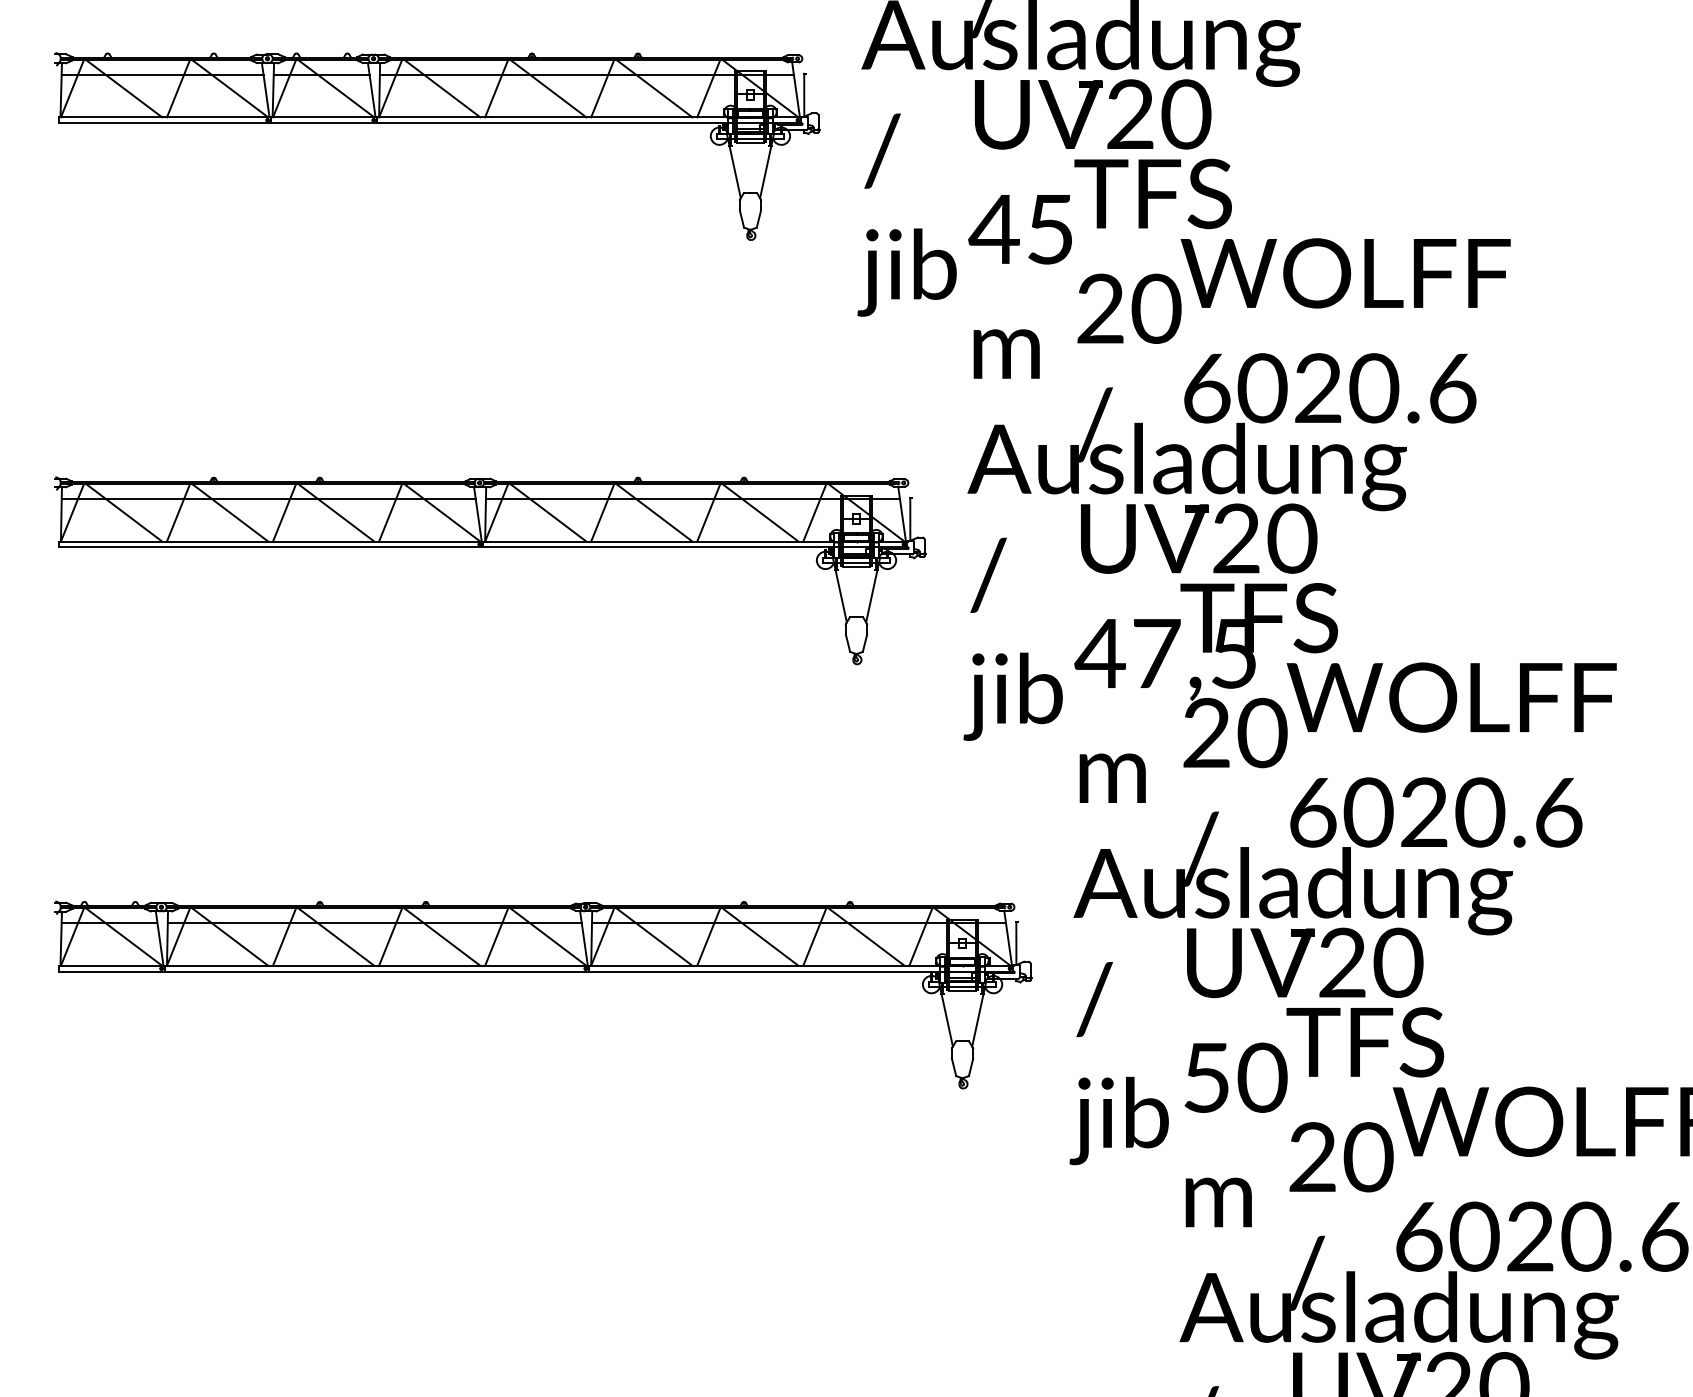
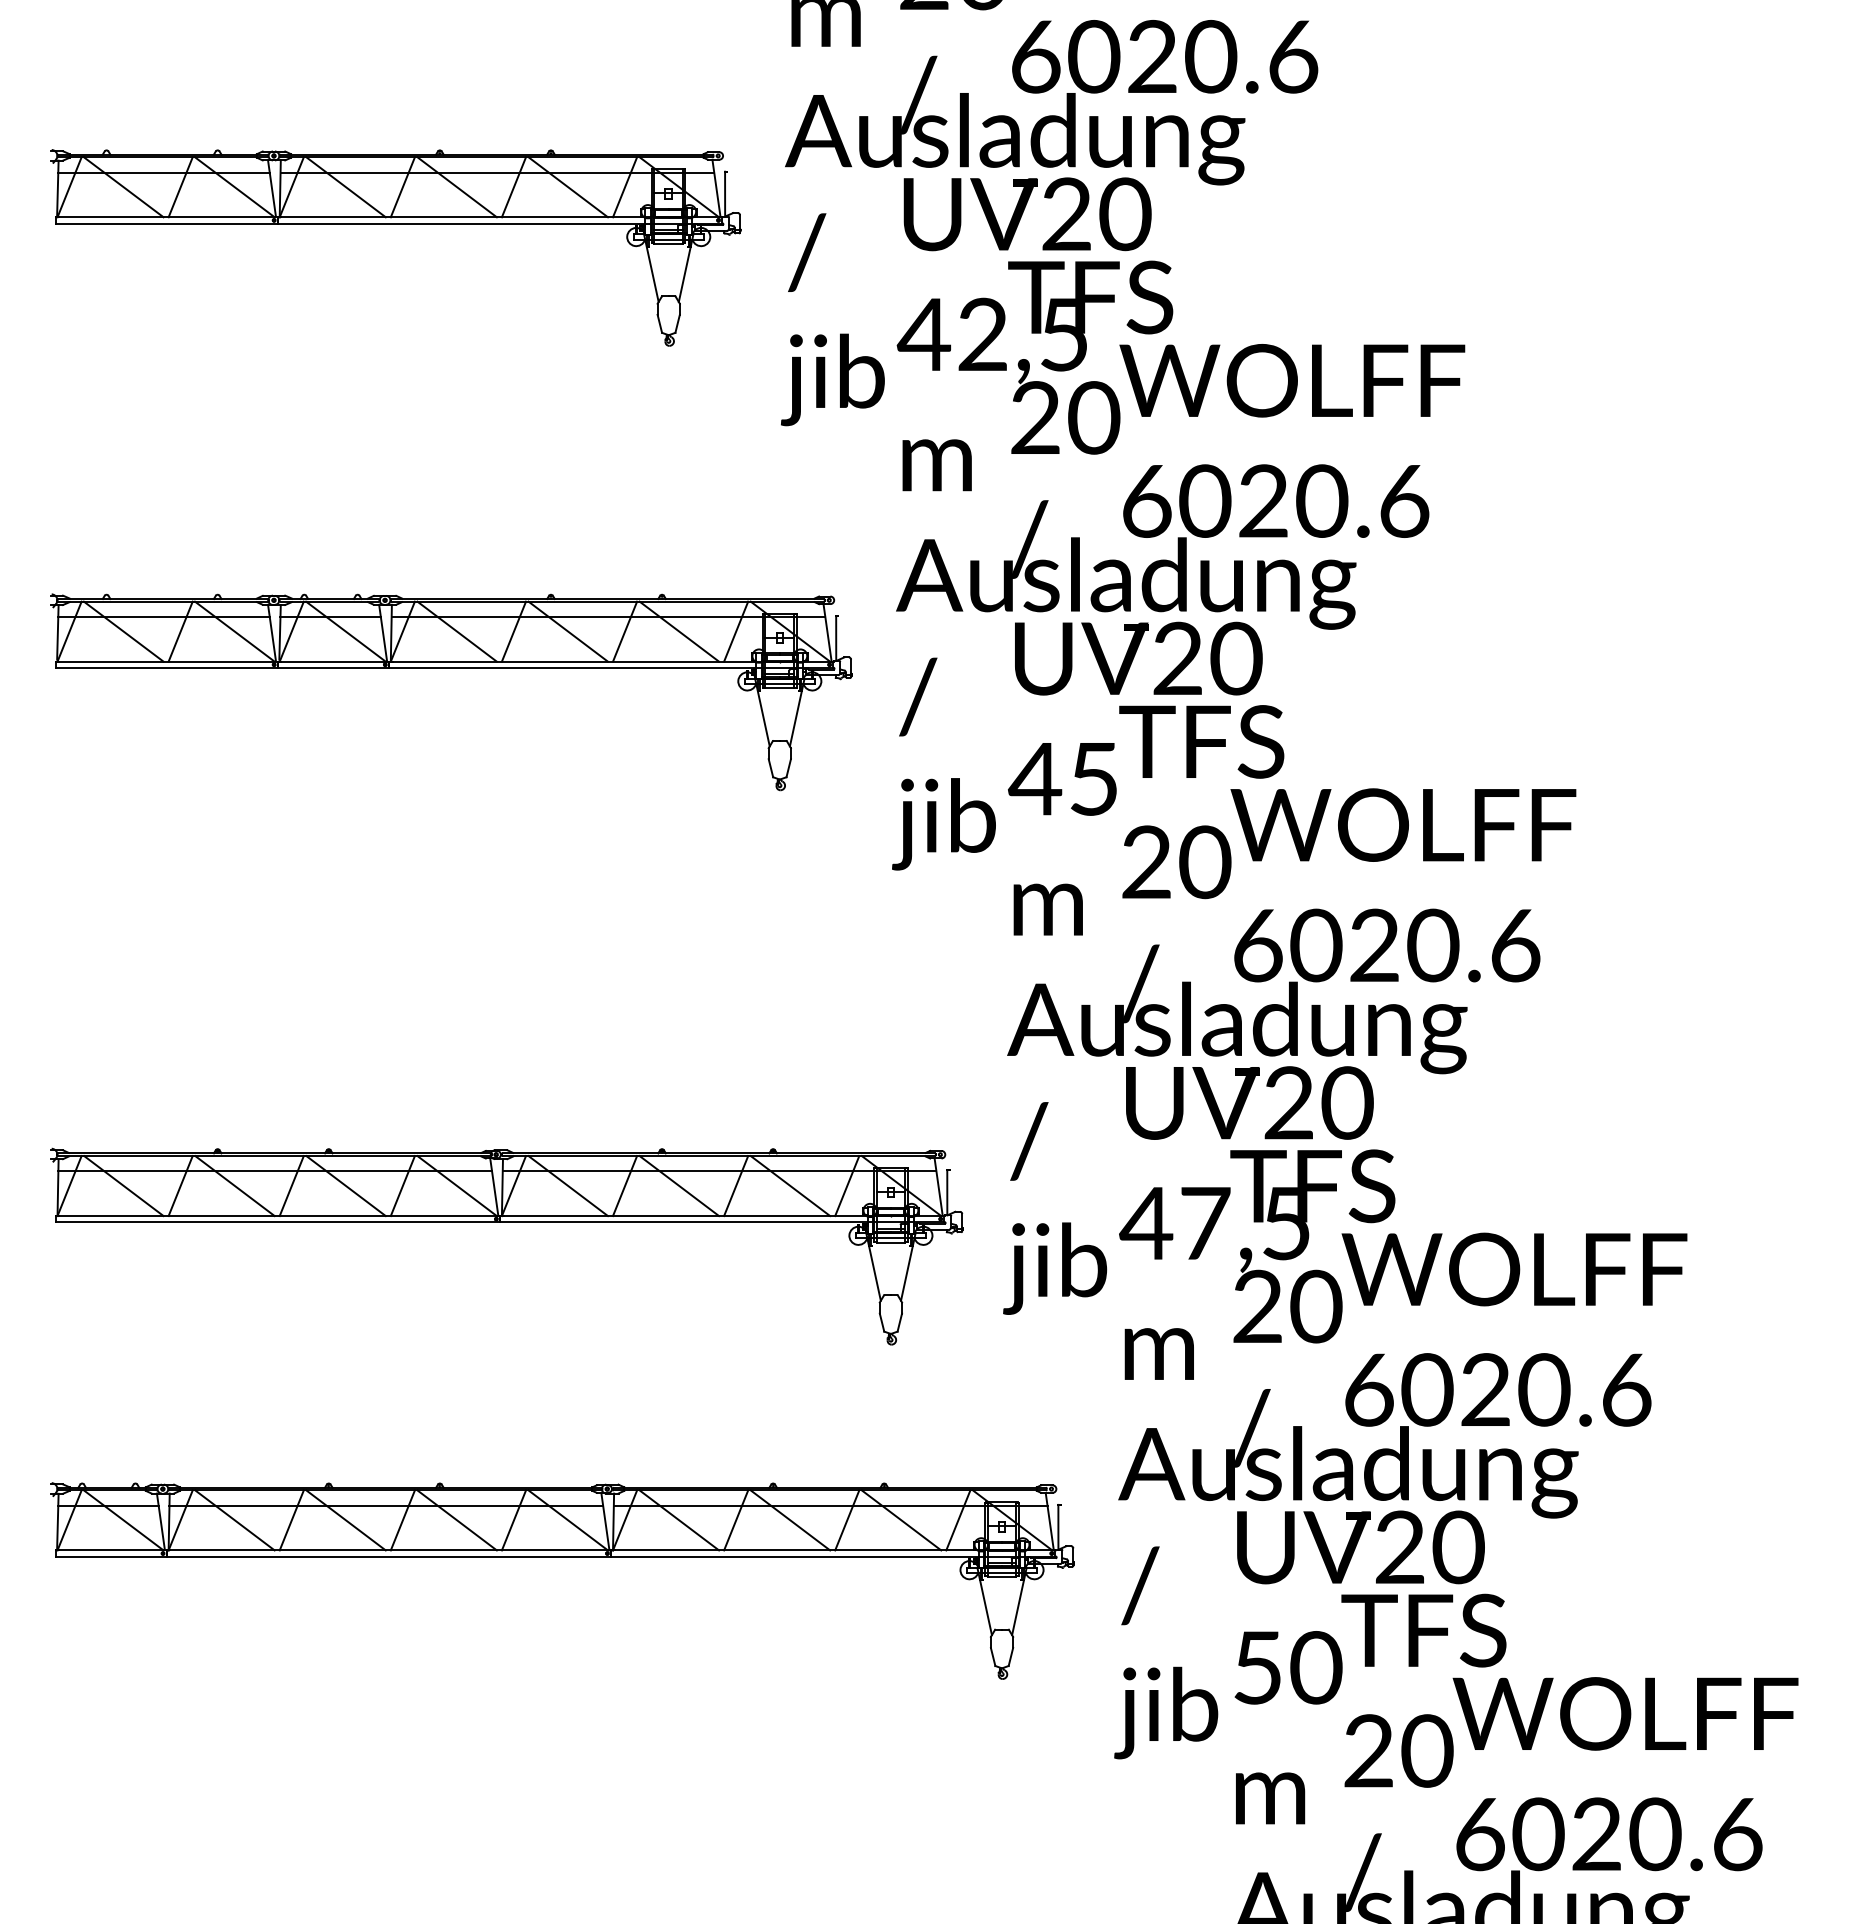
part: (489, 547) -> (506, 1222), moved

